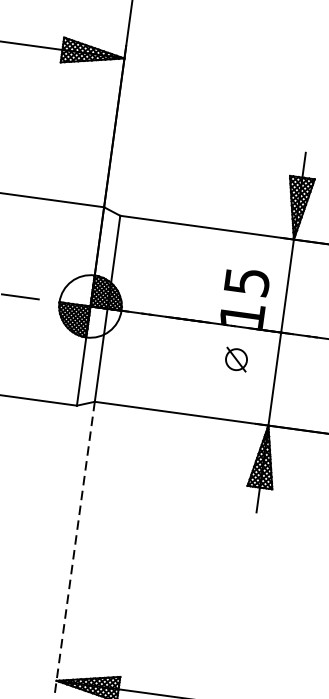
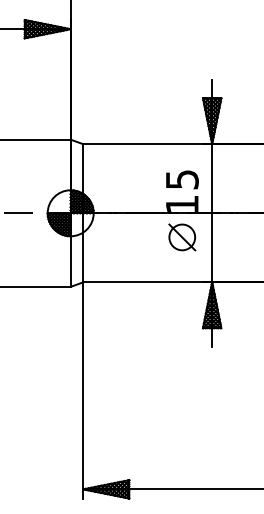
part: (236, 359) -> (182, 237), size x1.67
line: (75, 547) -> (83, 390), dashed -> solid

